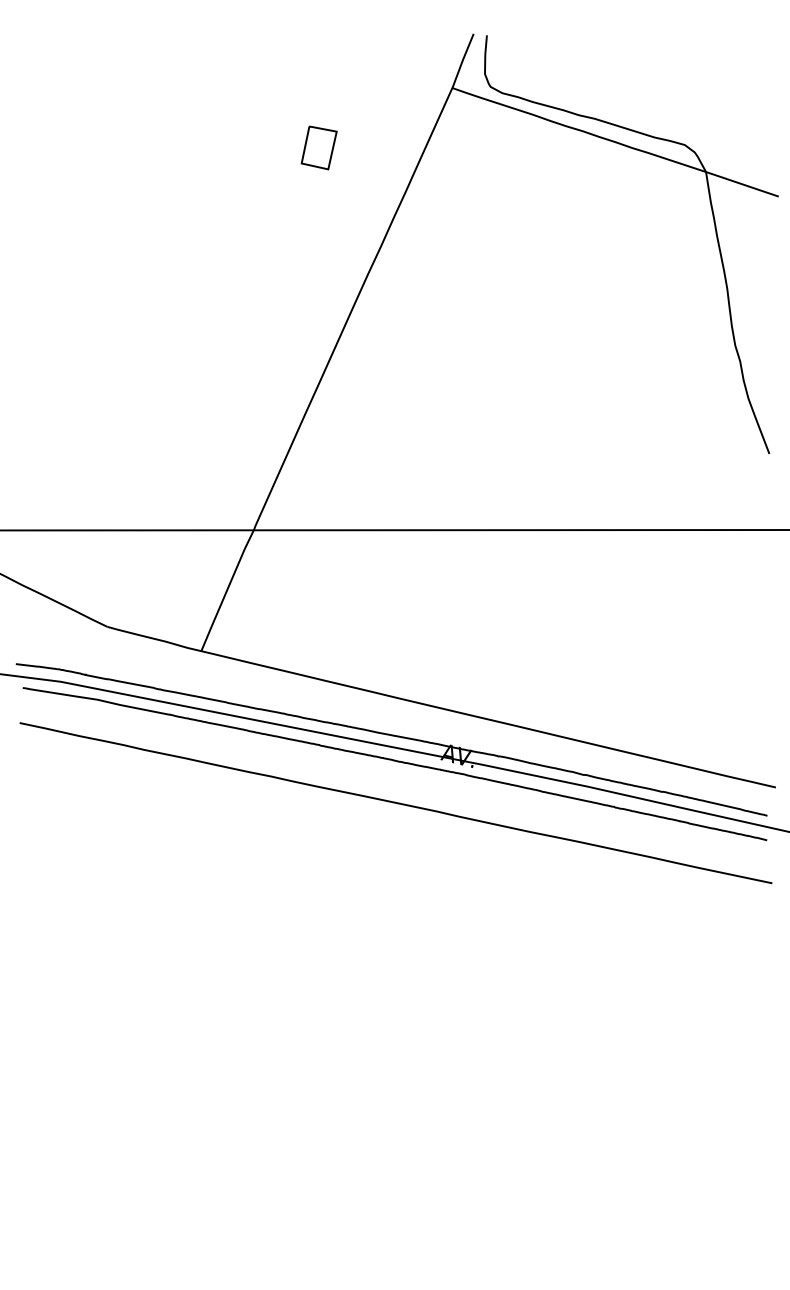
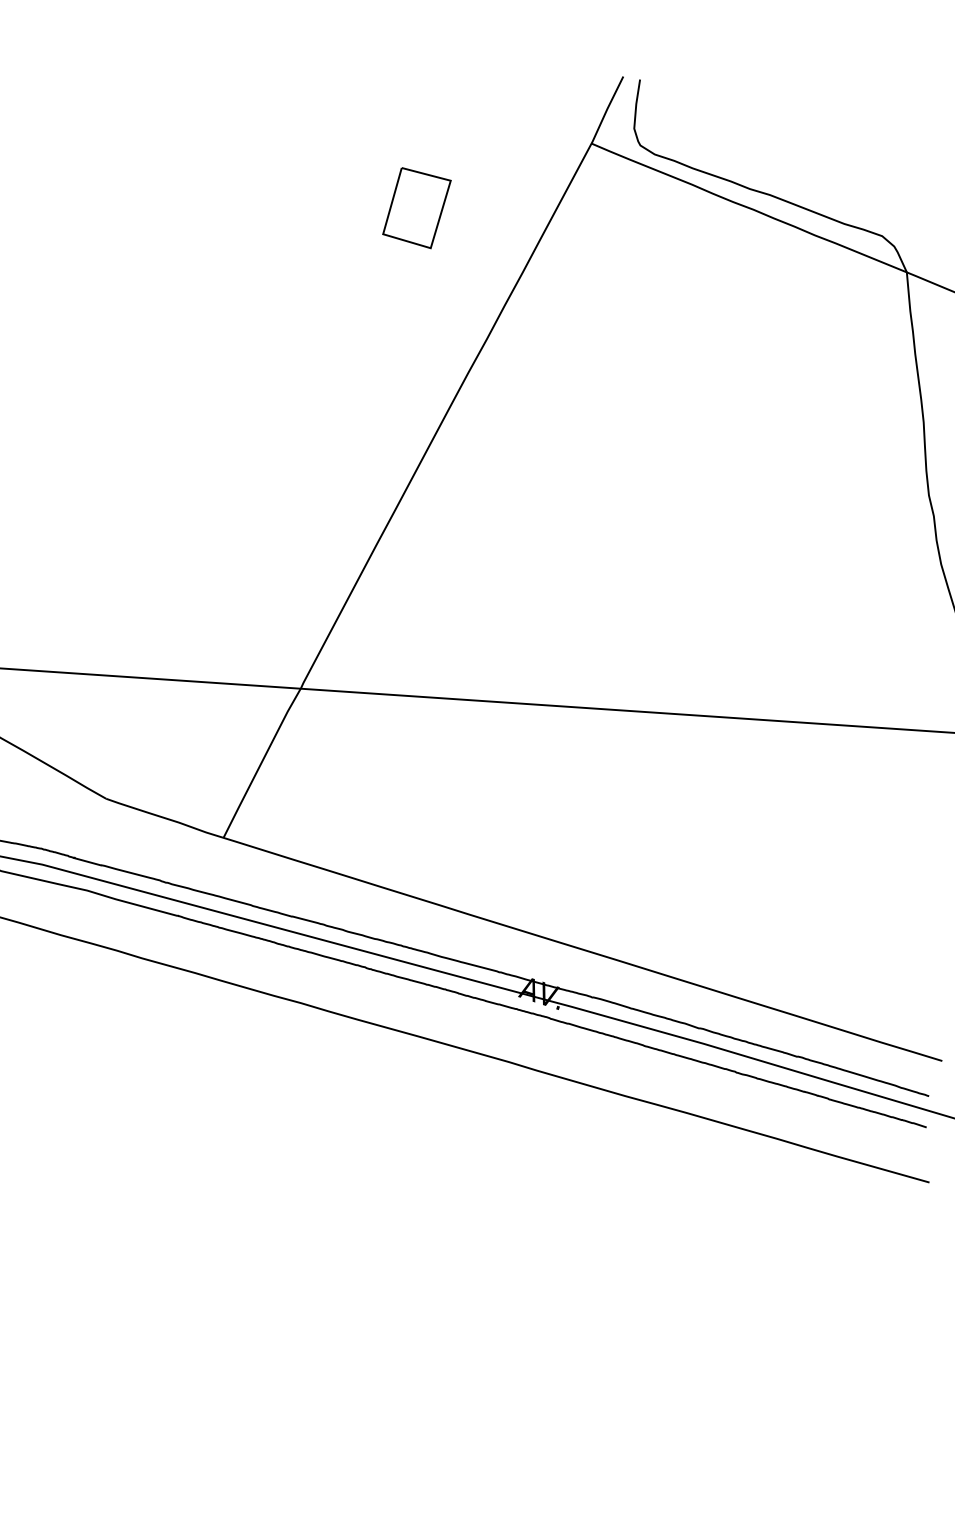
part: (319, 147) -> (417, 207), size x1.43

